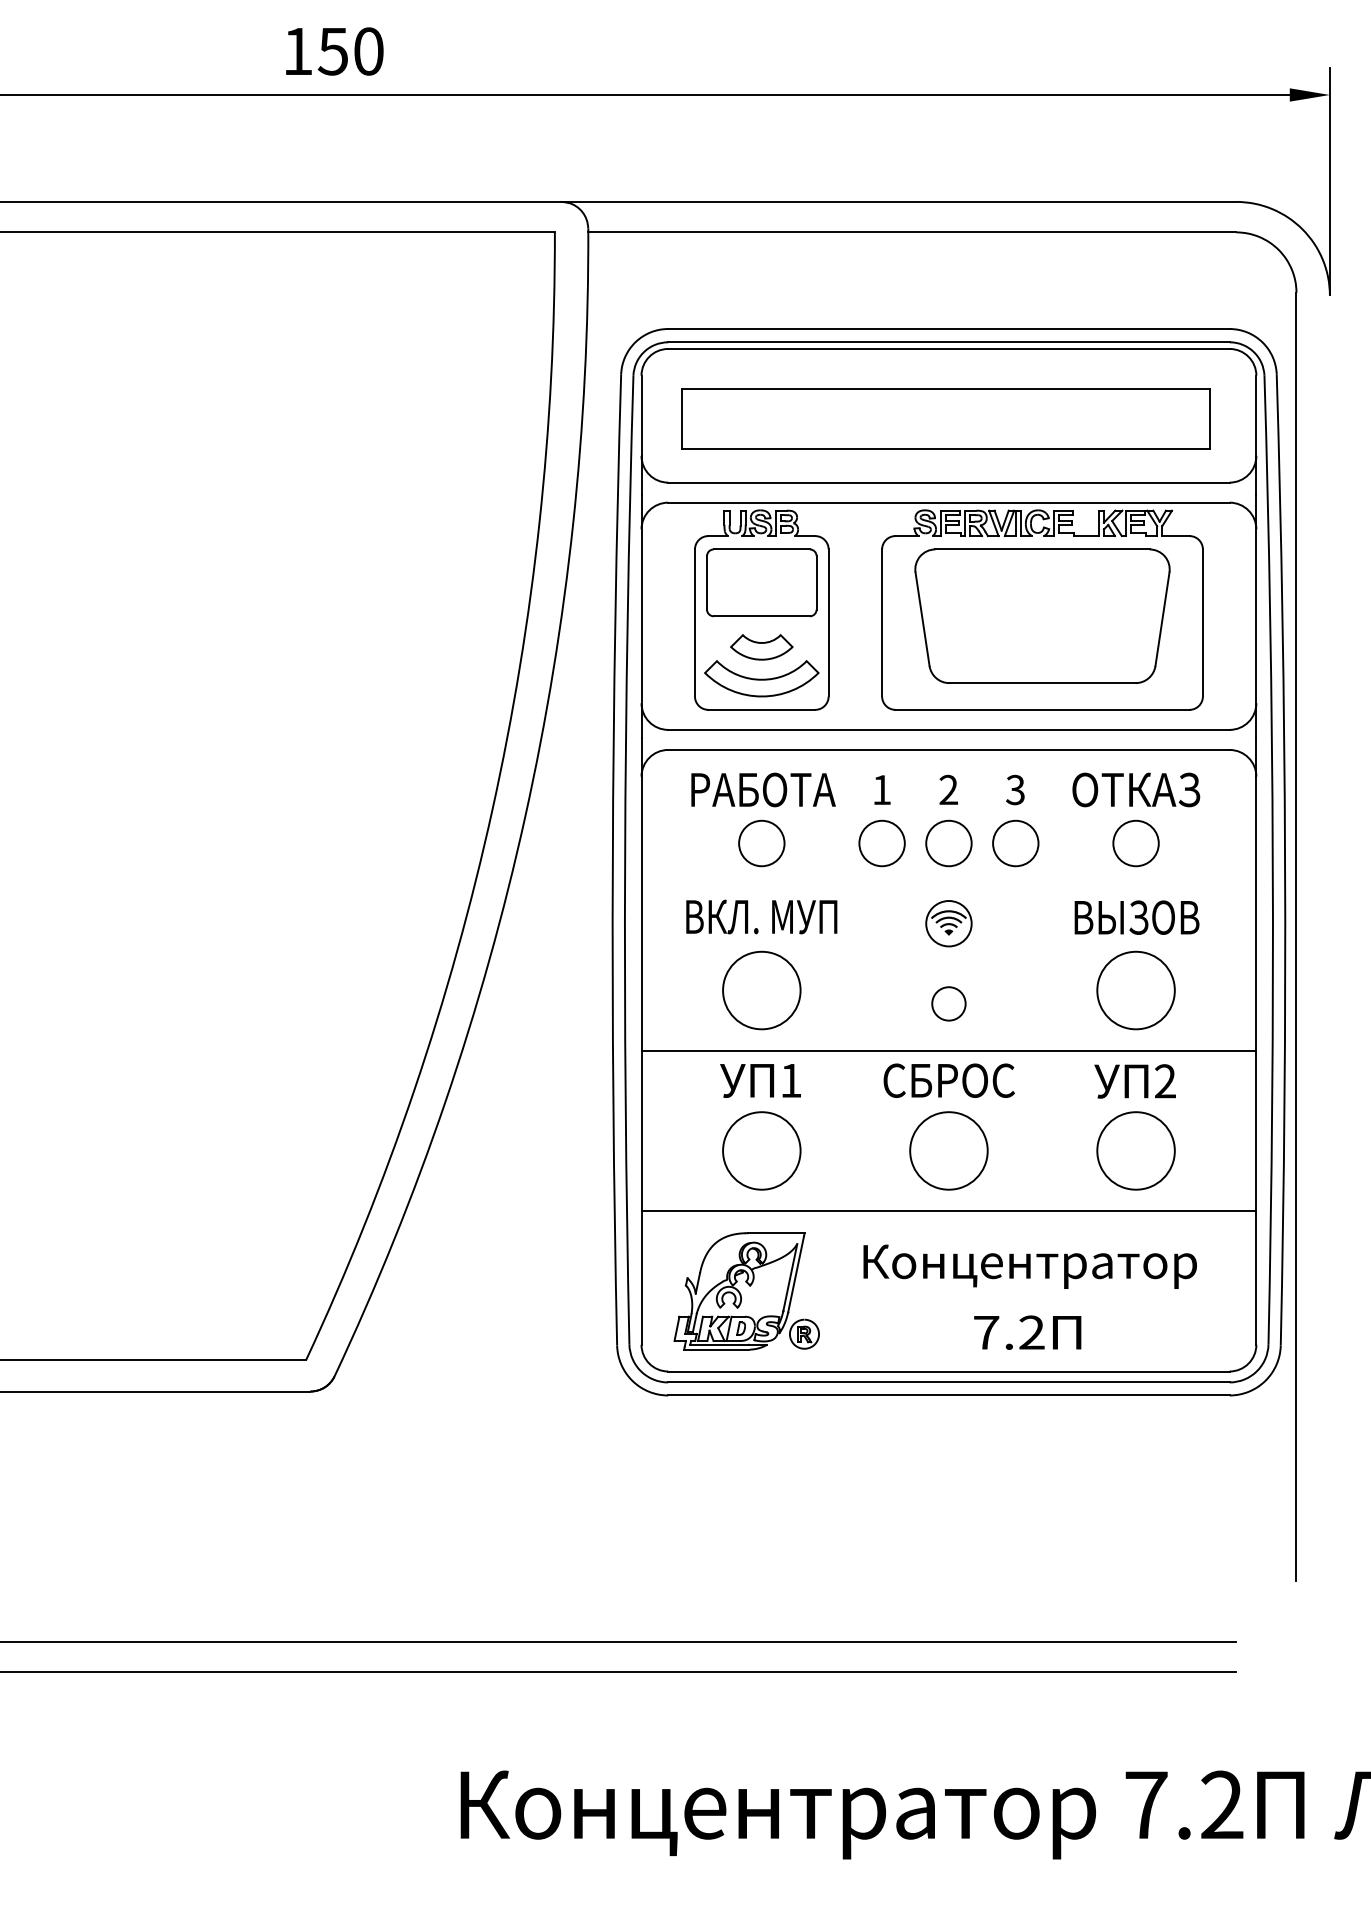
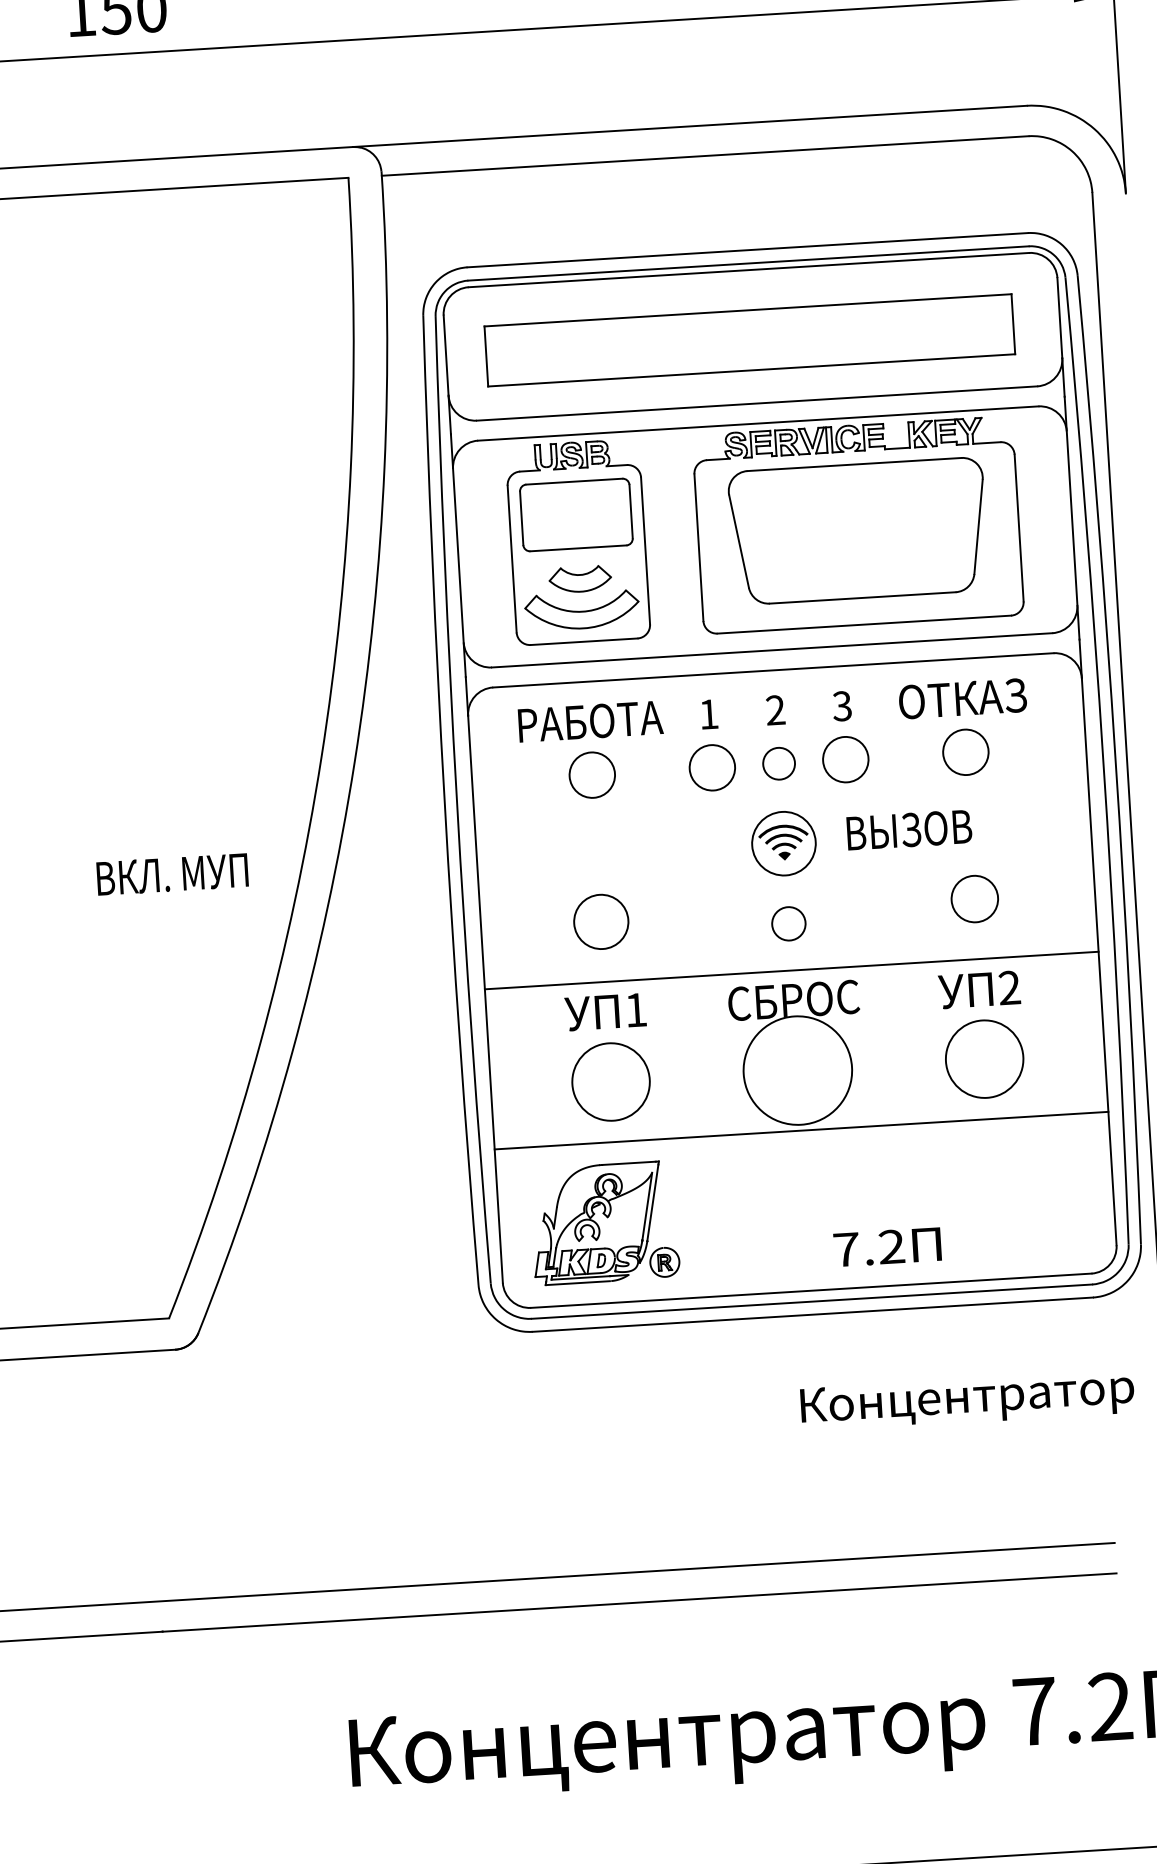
circle: (948, 843) -> (778, 763), size x0.7
text: (761, 916) -> (172, 873), moved
text: (1136, 917) -> (908, 829), moved
part: (948, 923) -> (783, 843), size x1.4
circle: (761, 990) -> (600, 921), size x0.7
circle: (1135, 990) -> (974, 899), size x0.6
circle: (948, 1150) -> (797, 1070), size x1.4
text: (1029, 1266) -> (966, 1400), moved

